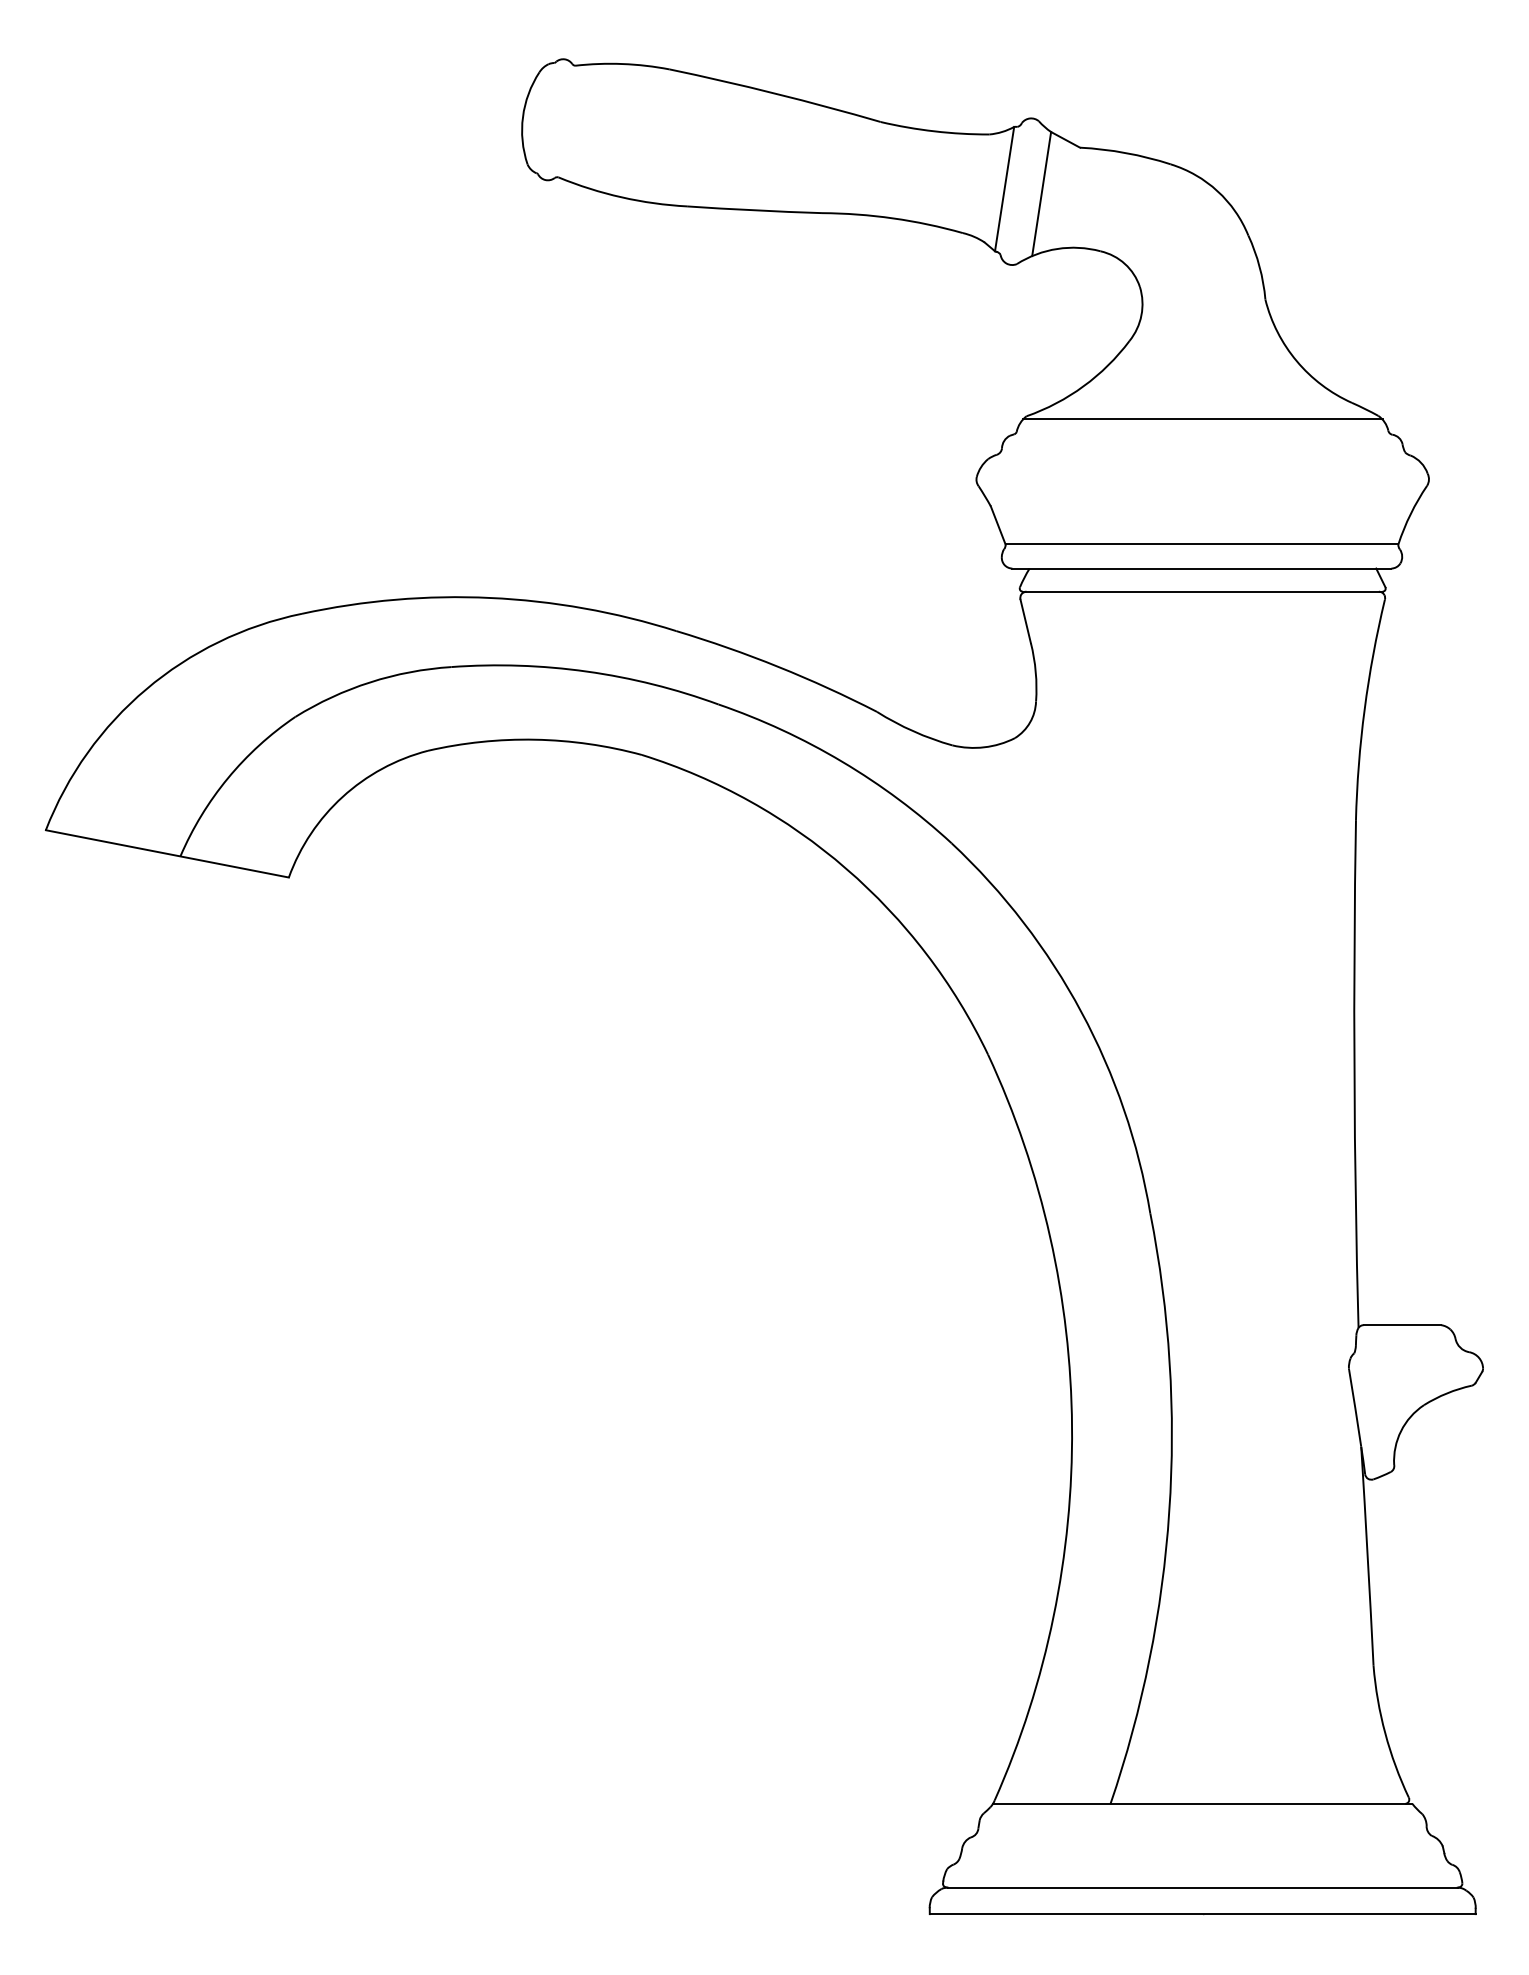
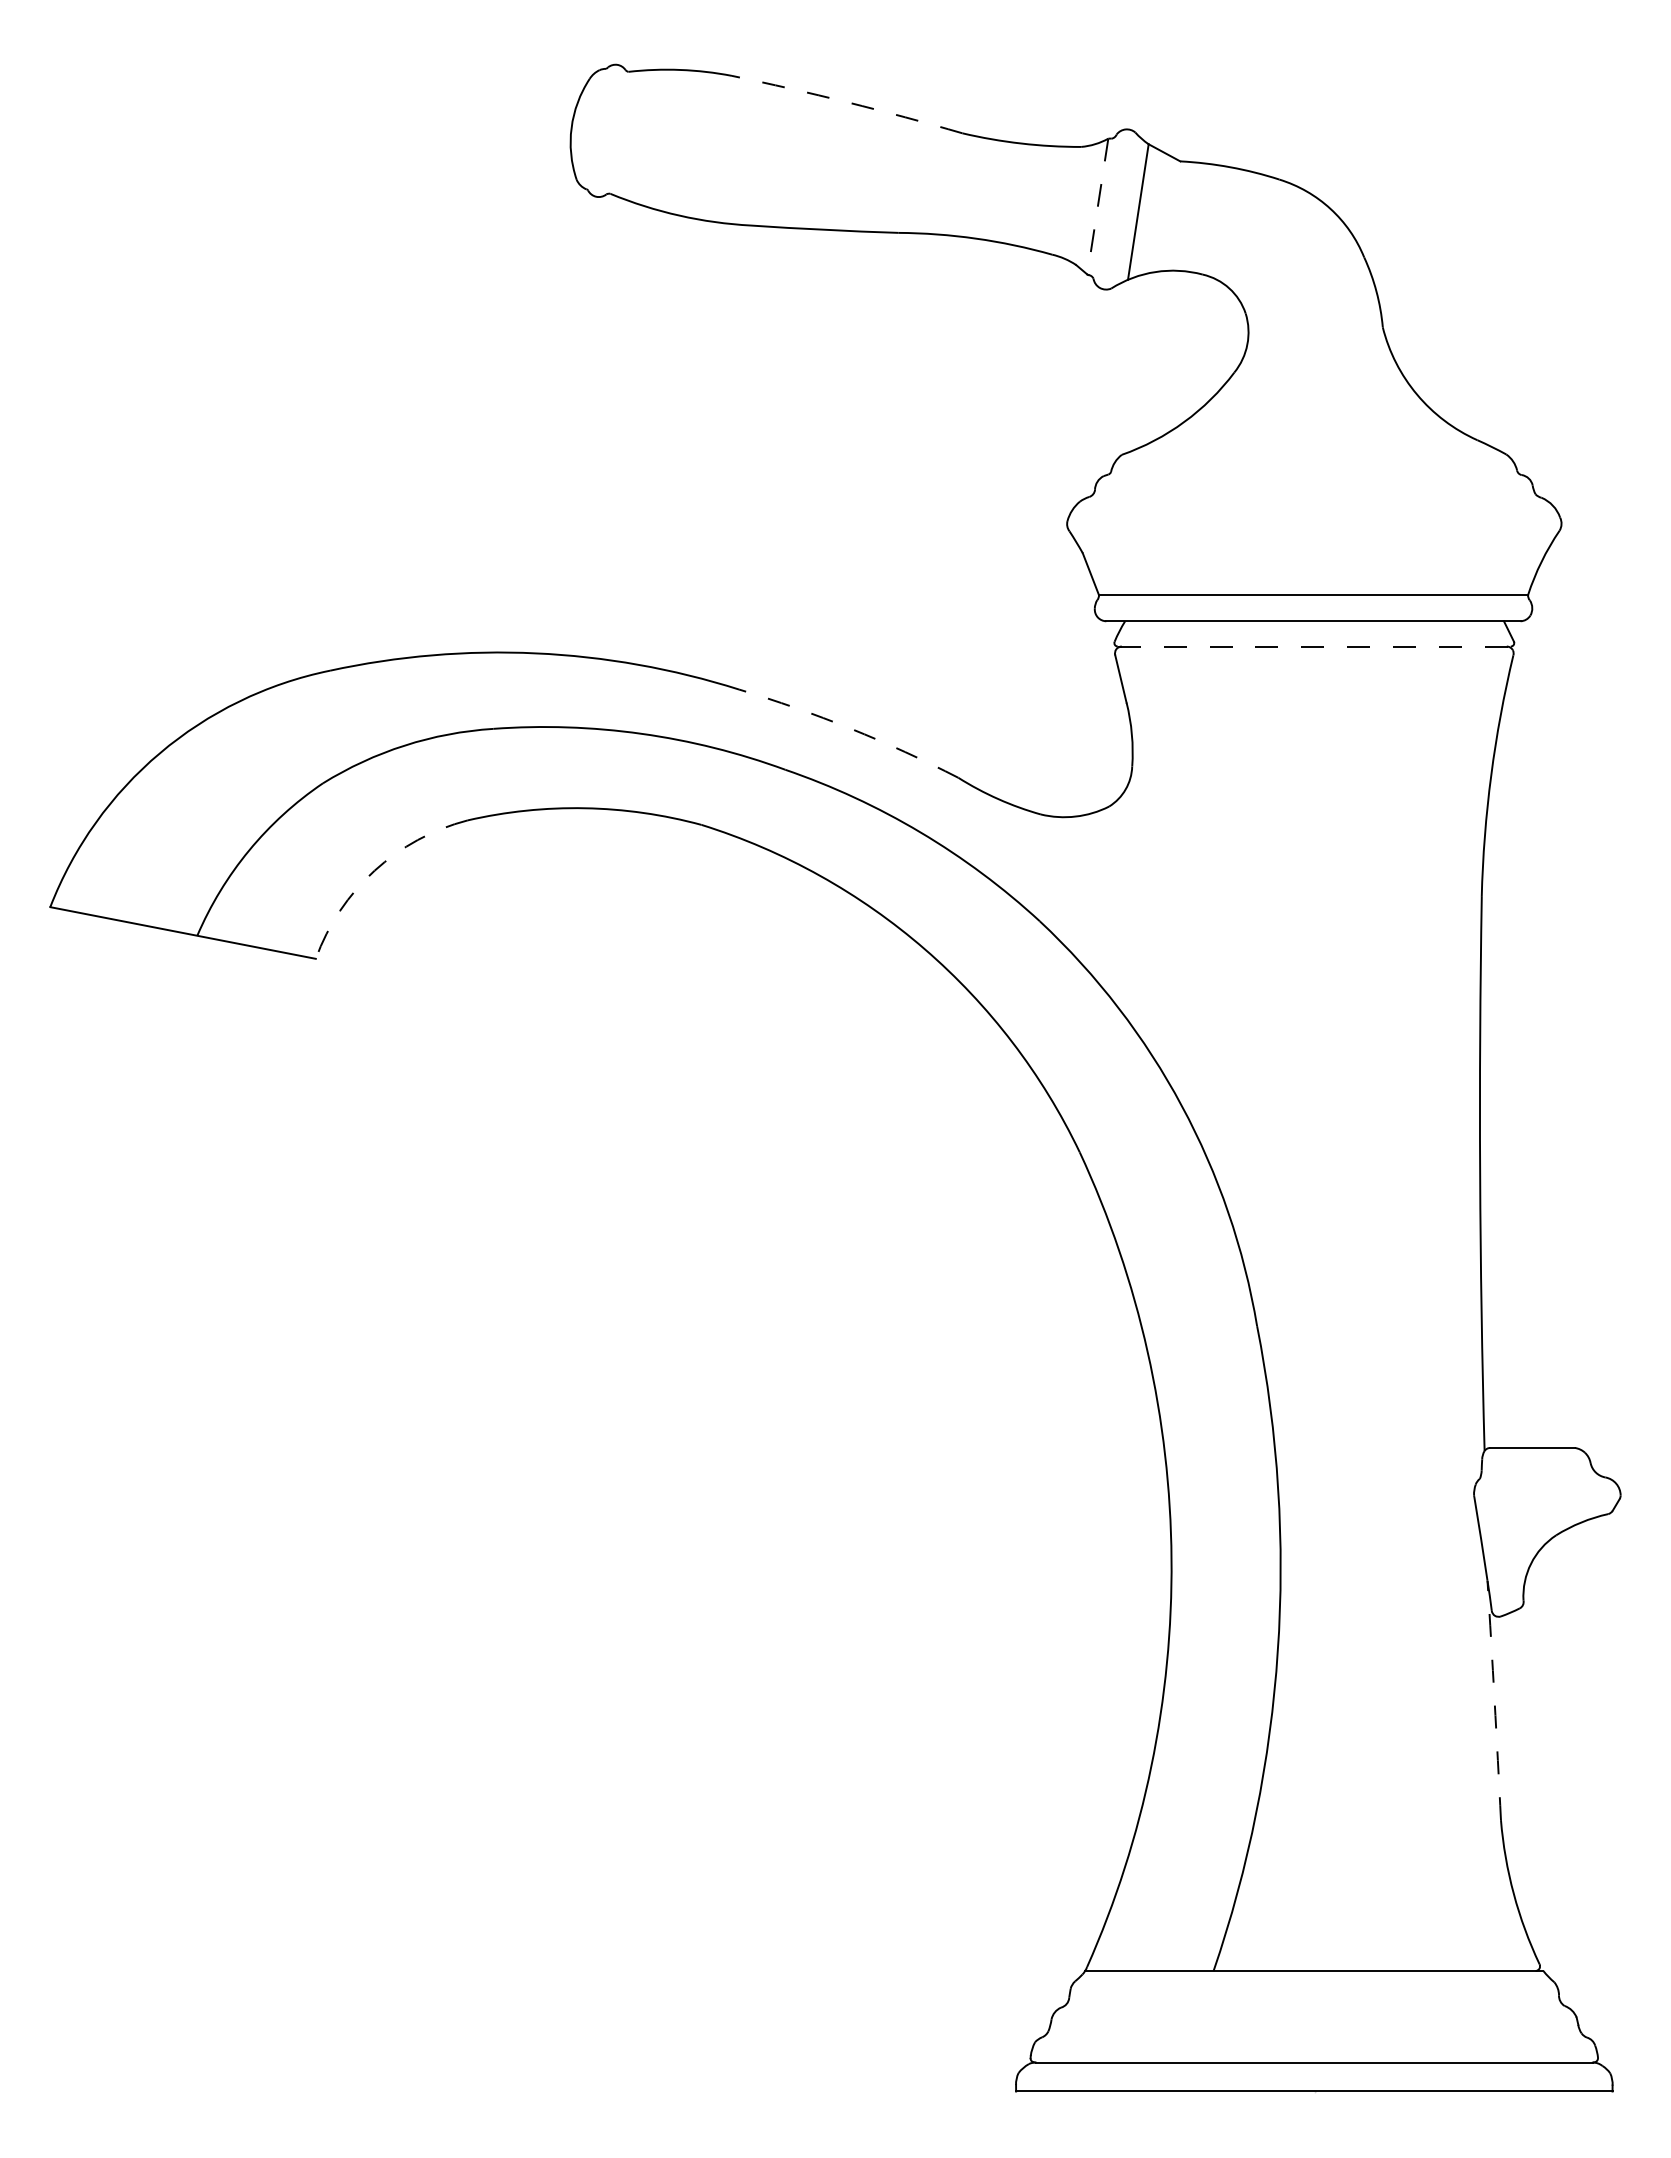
arc: (775, 93) -> (847, 102), solid -> dashed
line: (1004, 188) -> (1097, 206), solid -> dashed
line: (1201, 419) -> (1313, 458), removed
line: (1202, 591) -> (1314, 646), solid -> dashed
arc: (778, 666) -> (850, 728), solid -> dashed
arc: (342, 796) -> (374, 870), solid -> dashed
arc: (1367, 1556) -> (1494, 1700), solid -> dashed

